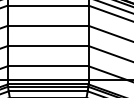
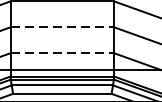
line: (48, 46) -> (62, 27), solid -> dashed
line: (48, 66) -> (62, 53), solid -> dashed

